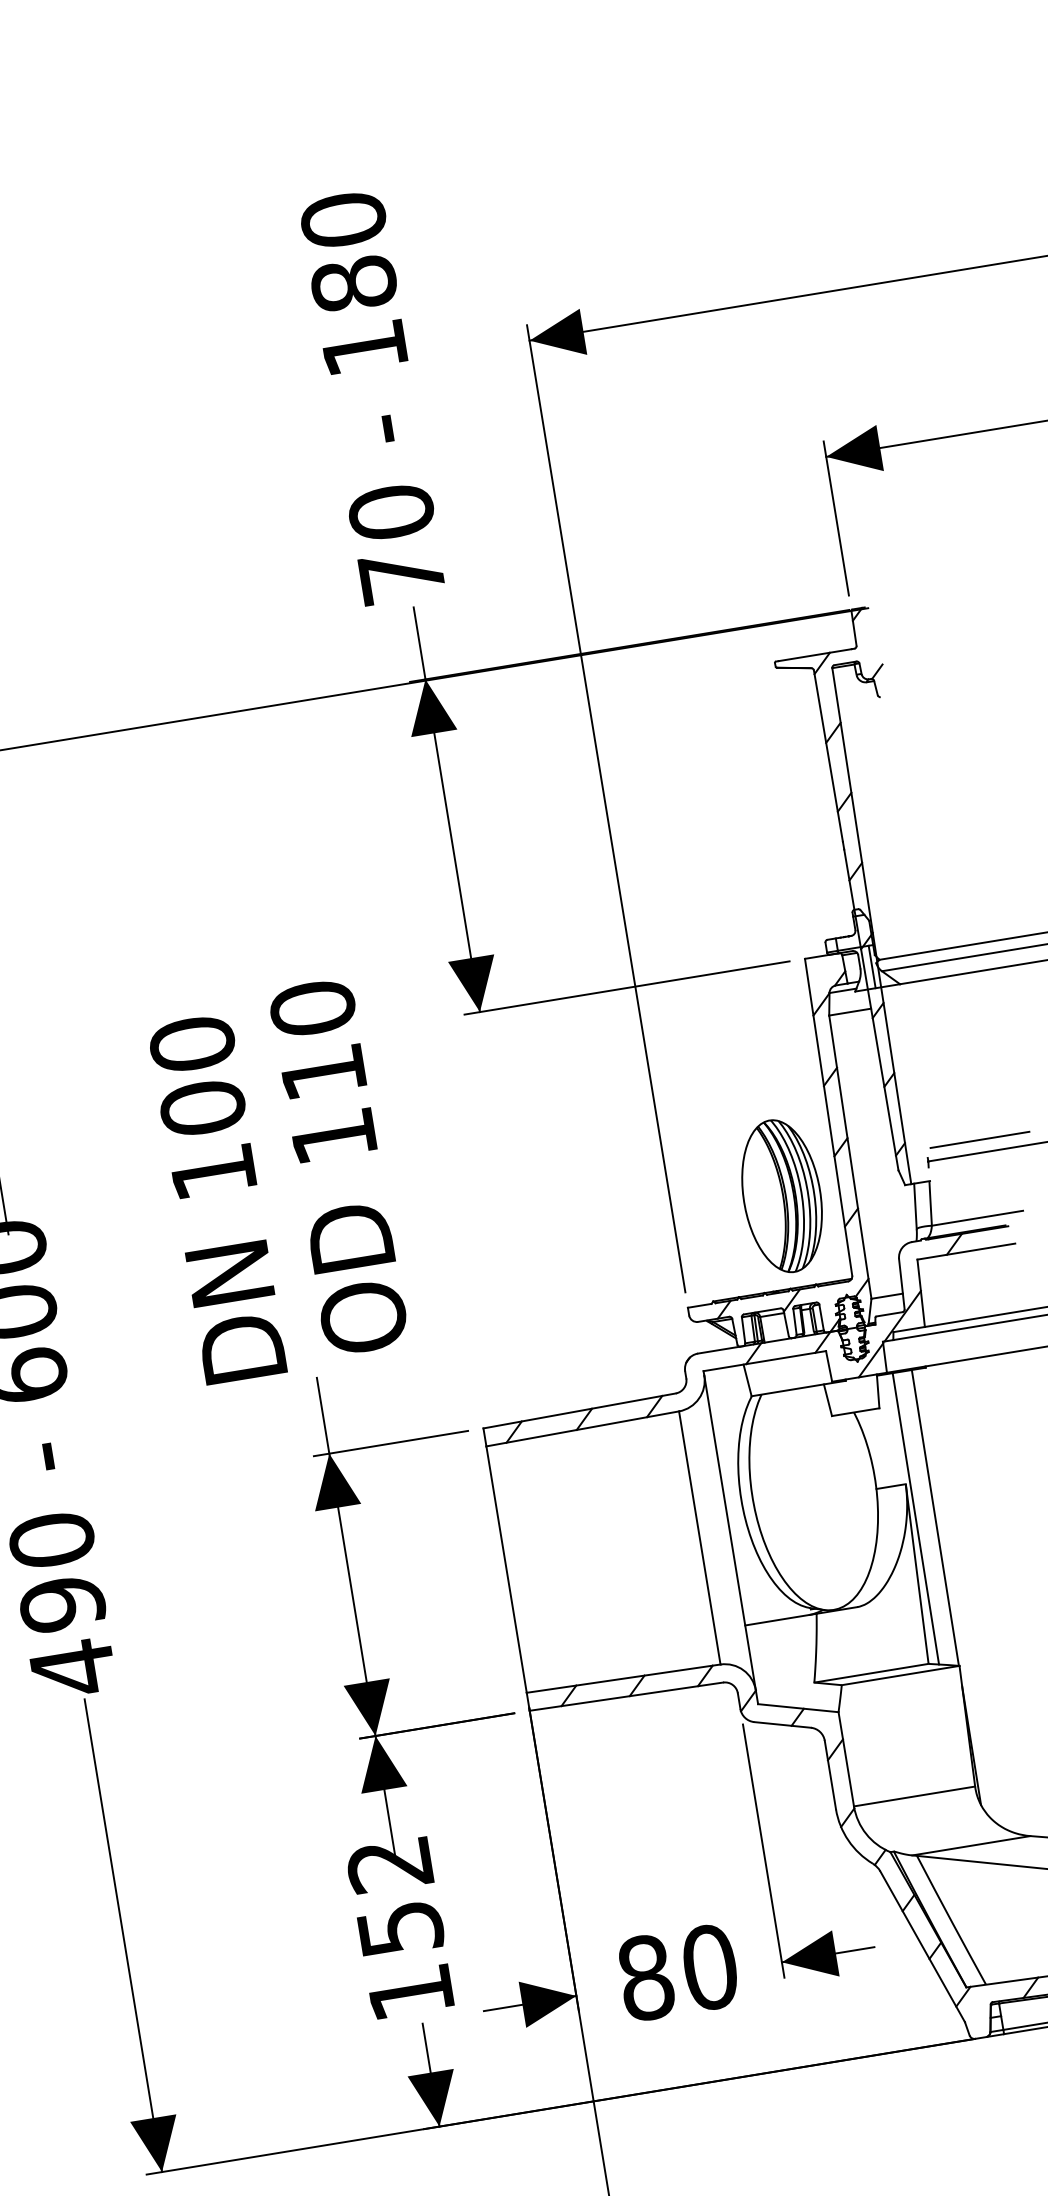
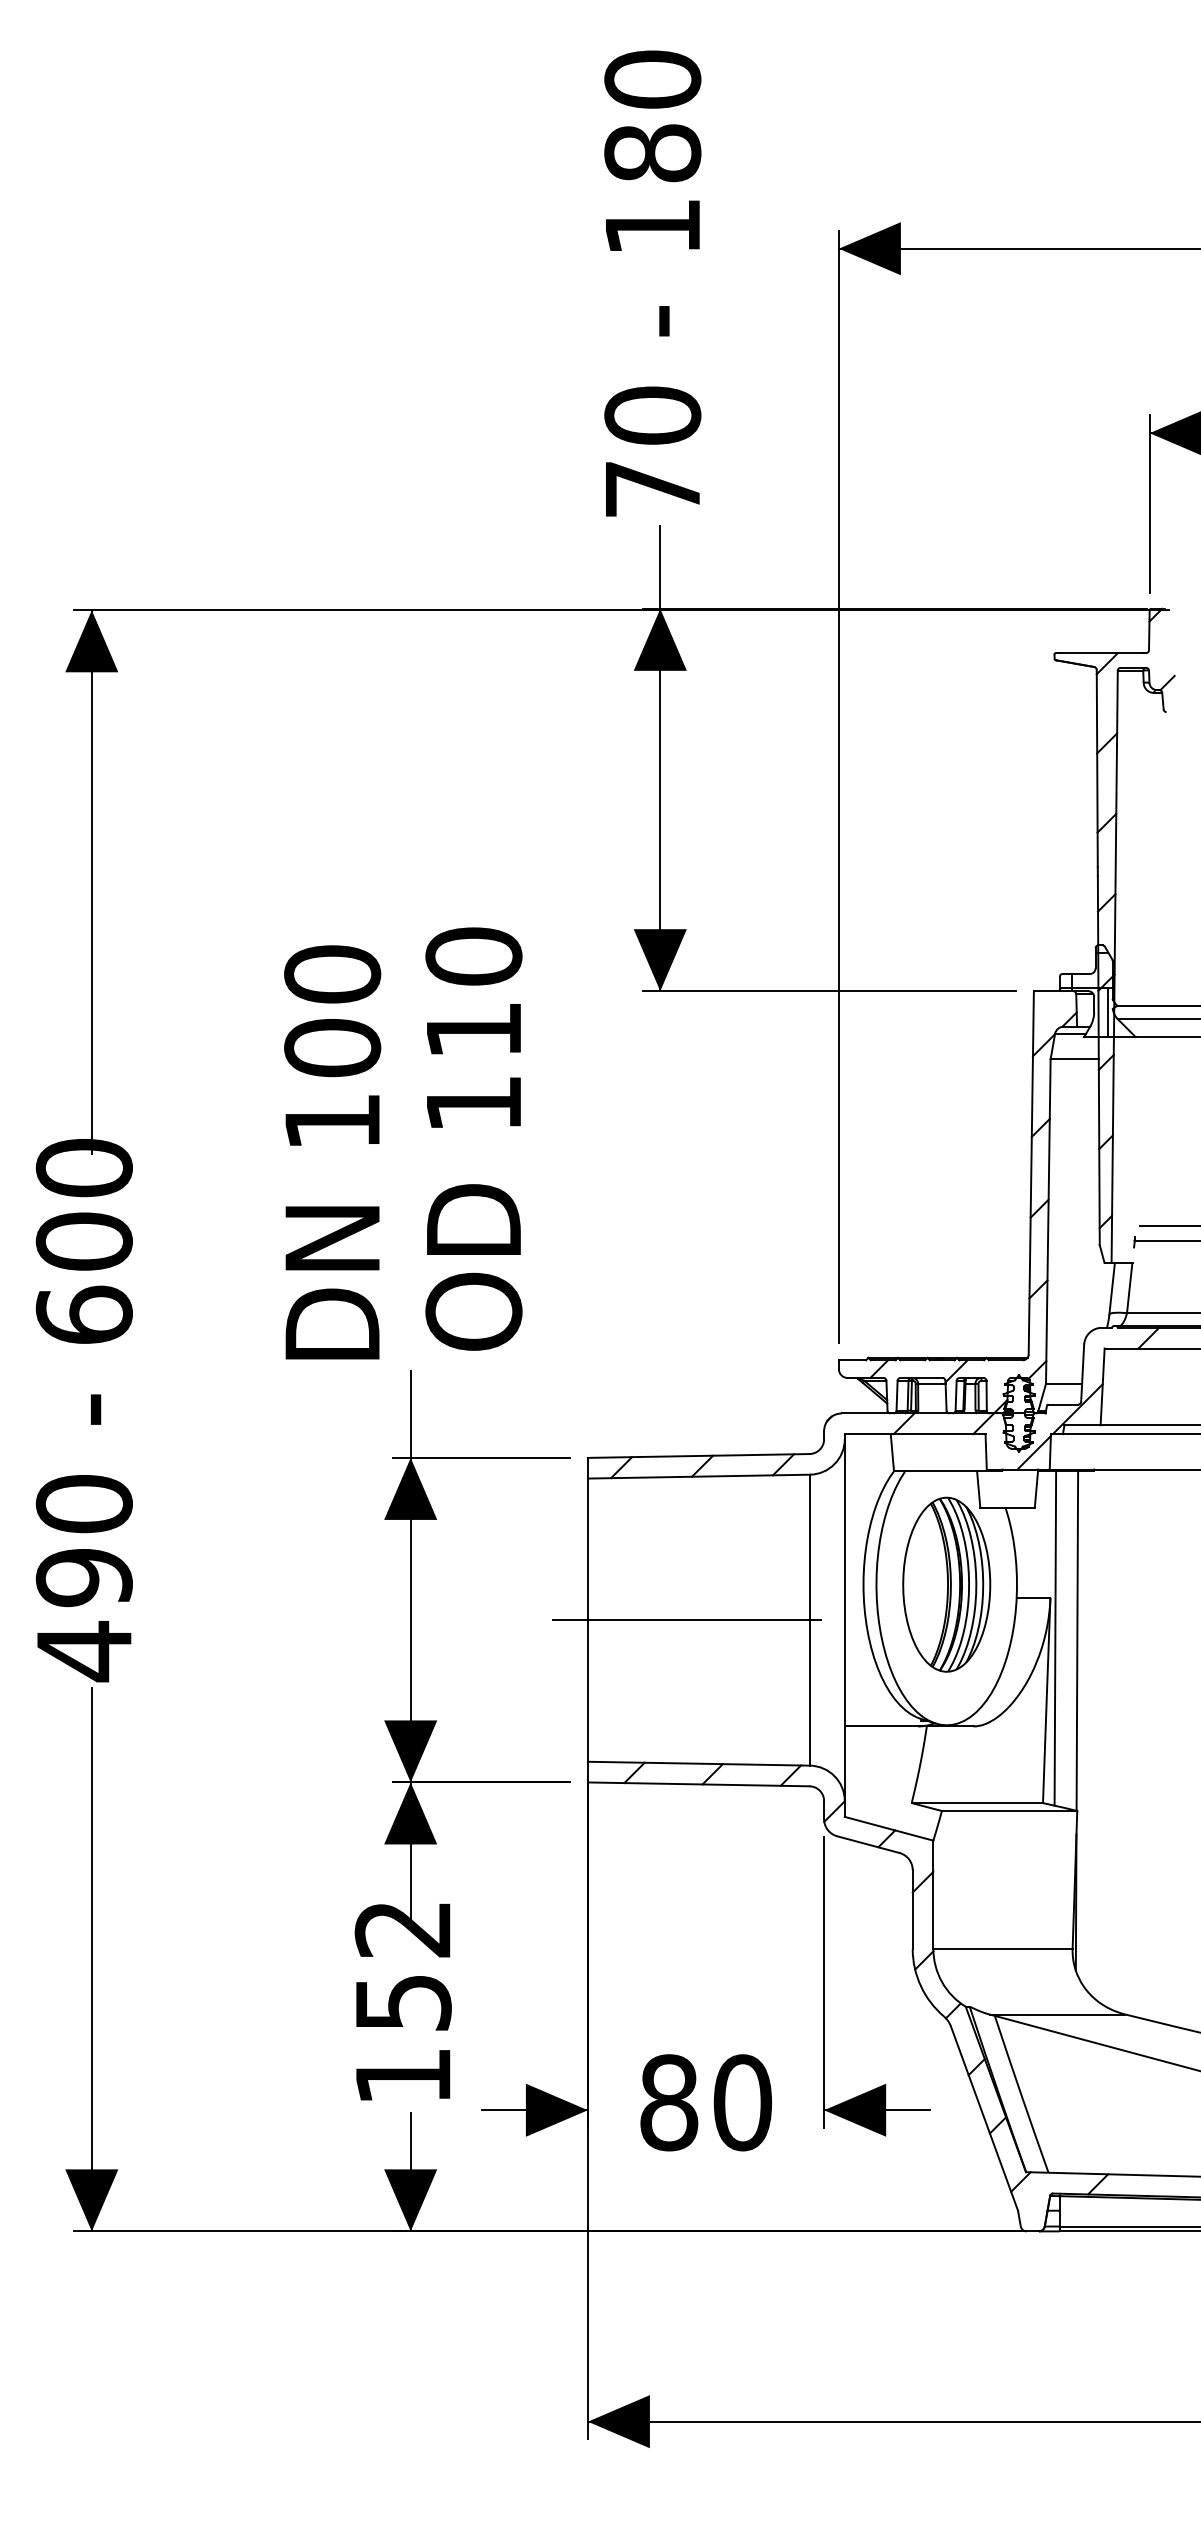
part: (781, 1196) -> (946, 1584), moved
line: (602, 1554) -> (698, 1620), added

